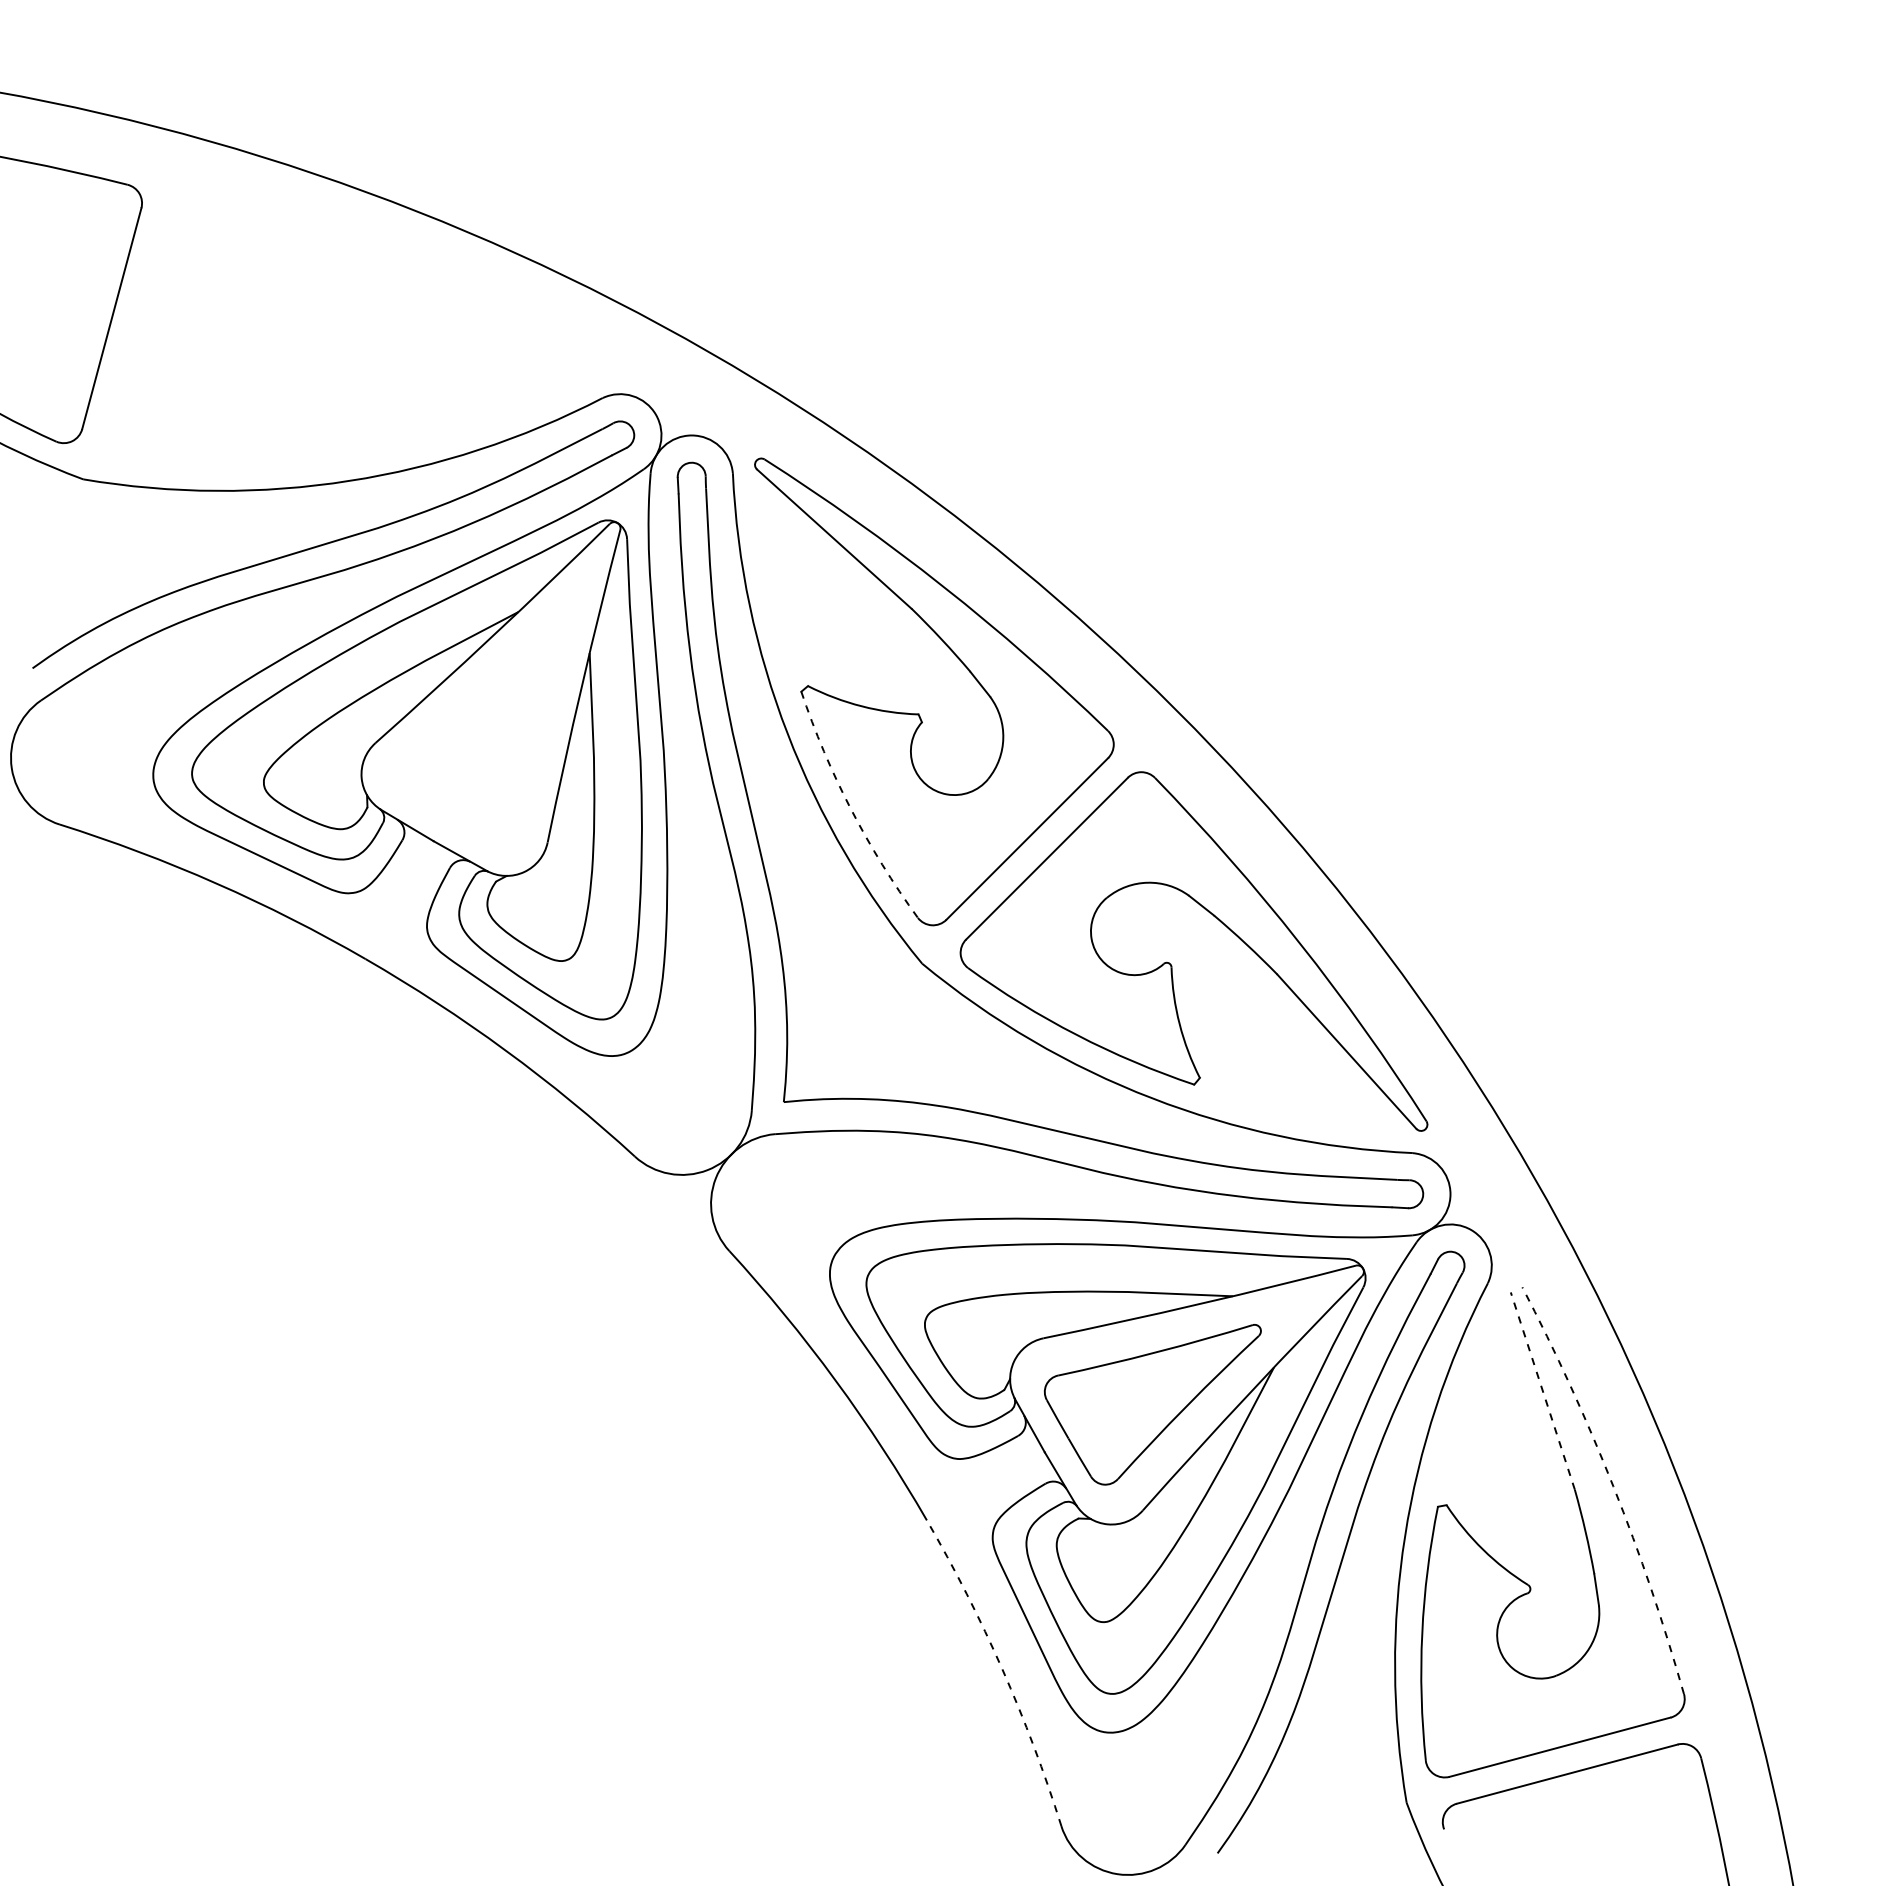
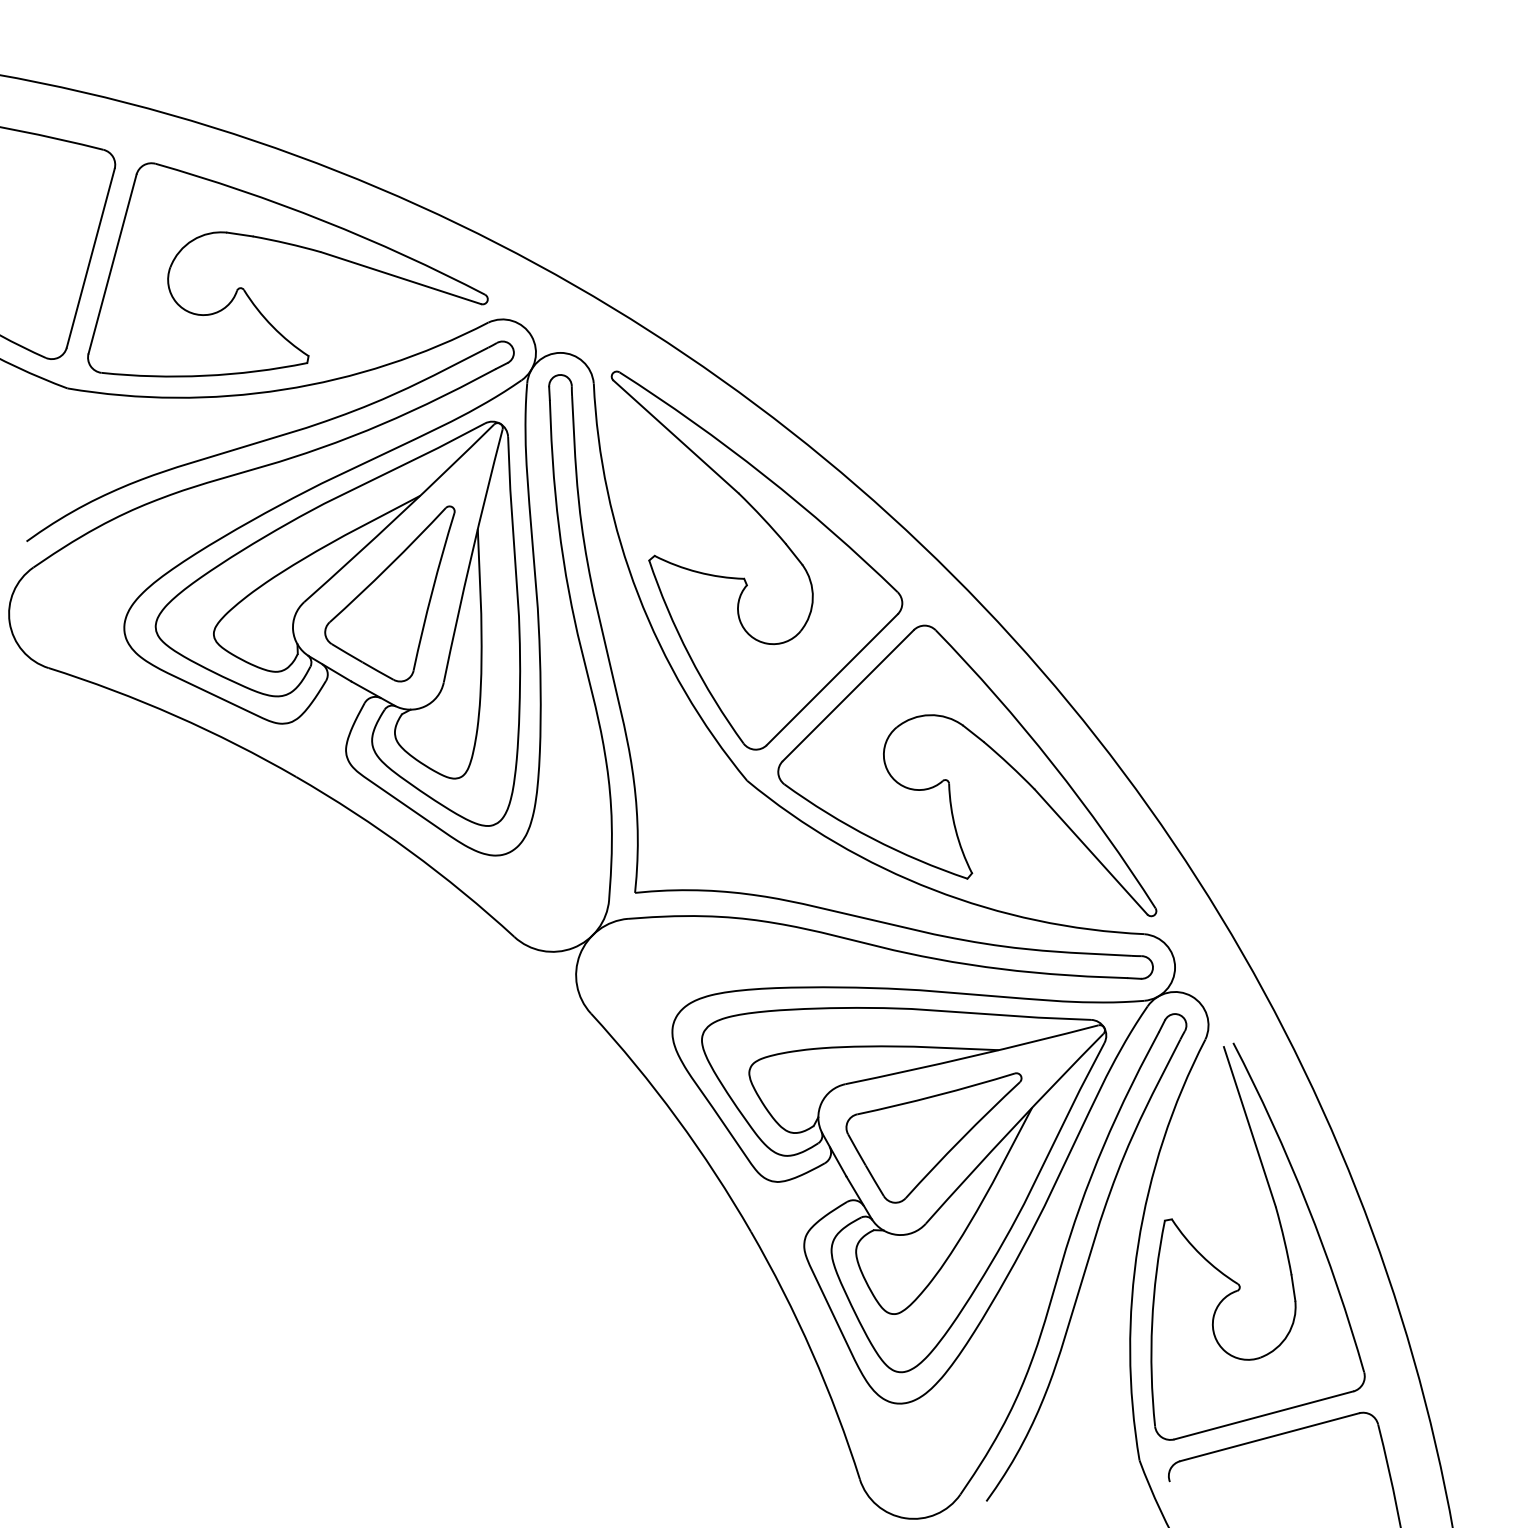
part: (362, 303) -> (293, 246), added
part: (480, 732) -> (389, 593), added
arc: (851, 809) -> (689, 655), dashed -> solid
line: (1542, 1391) -> (1249, 1127), dashed -> solid
arc: (1613, 1486) -> (1307, 1204), dashed -> solid
arc: (1002, 1669) -> (812, 1352), dashed -> solid

